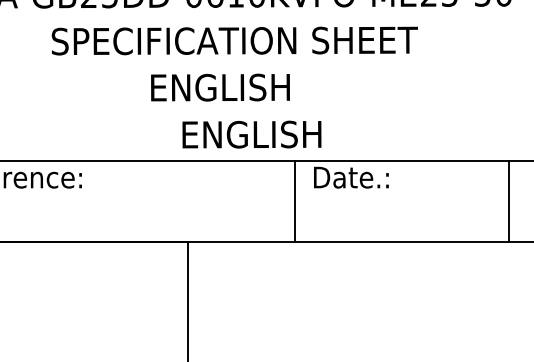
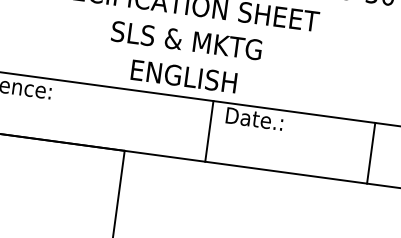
text: (249, 87) -> (187, 40), ENGLISH -> SLS & MKTG

